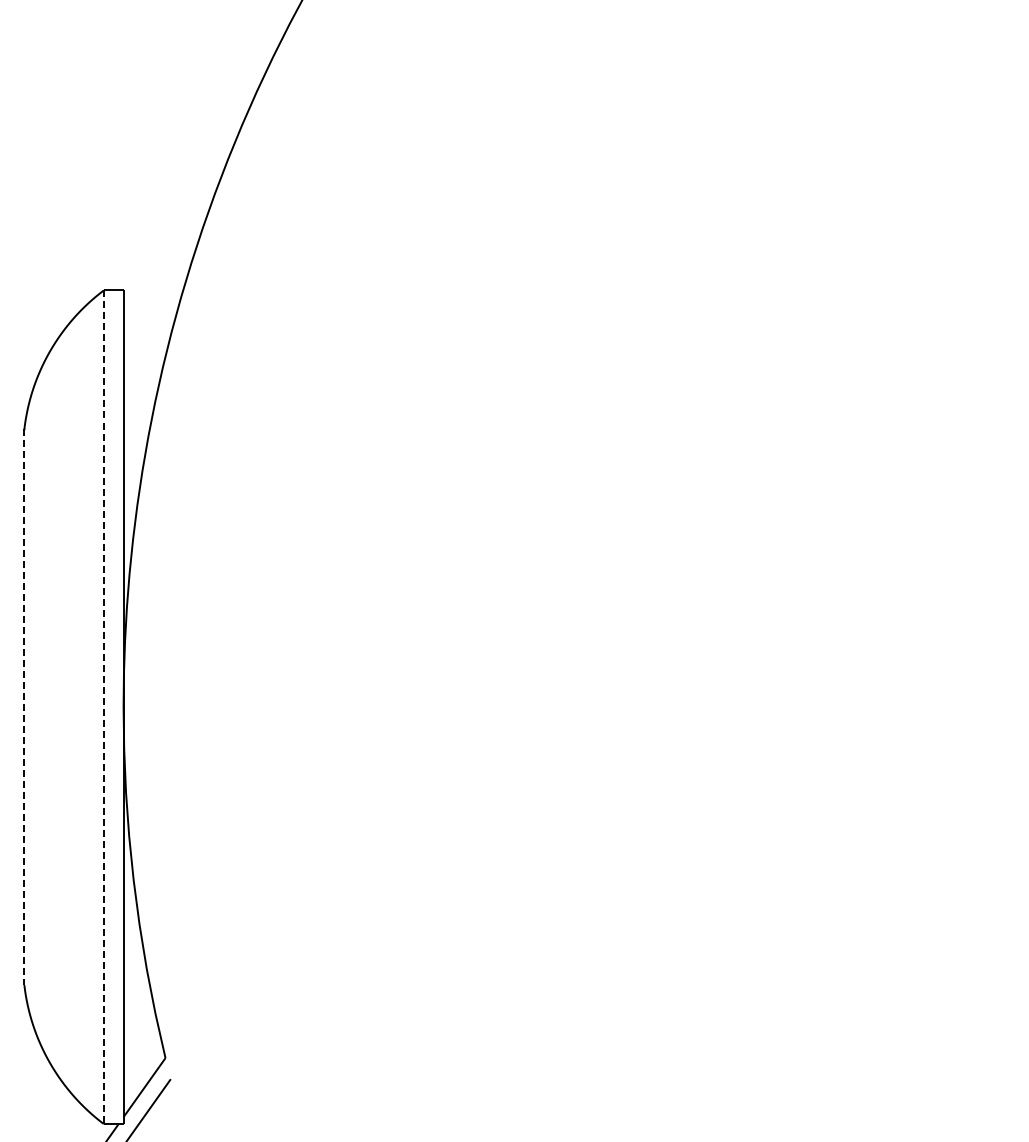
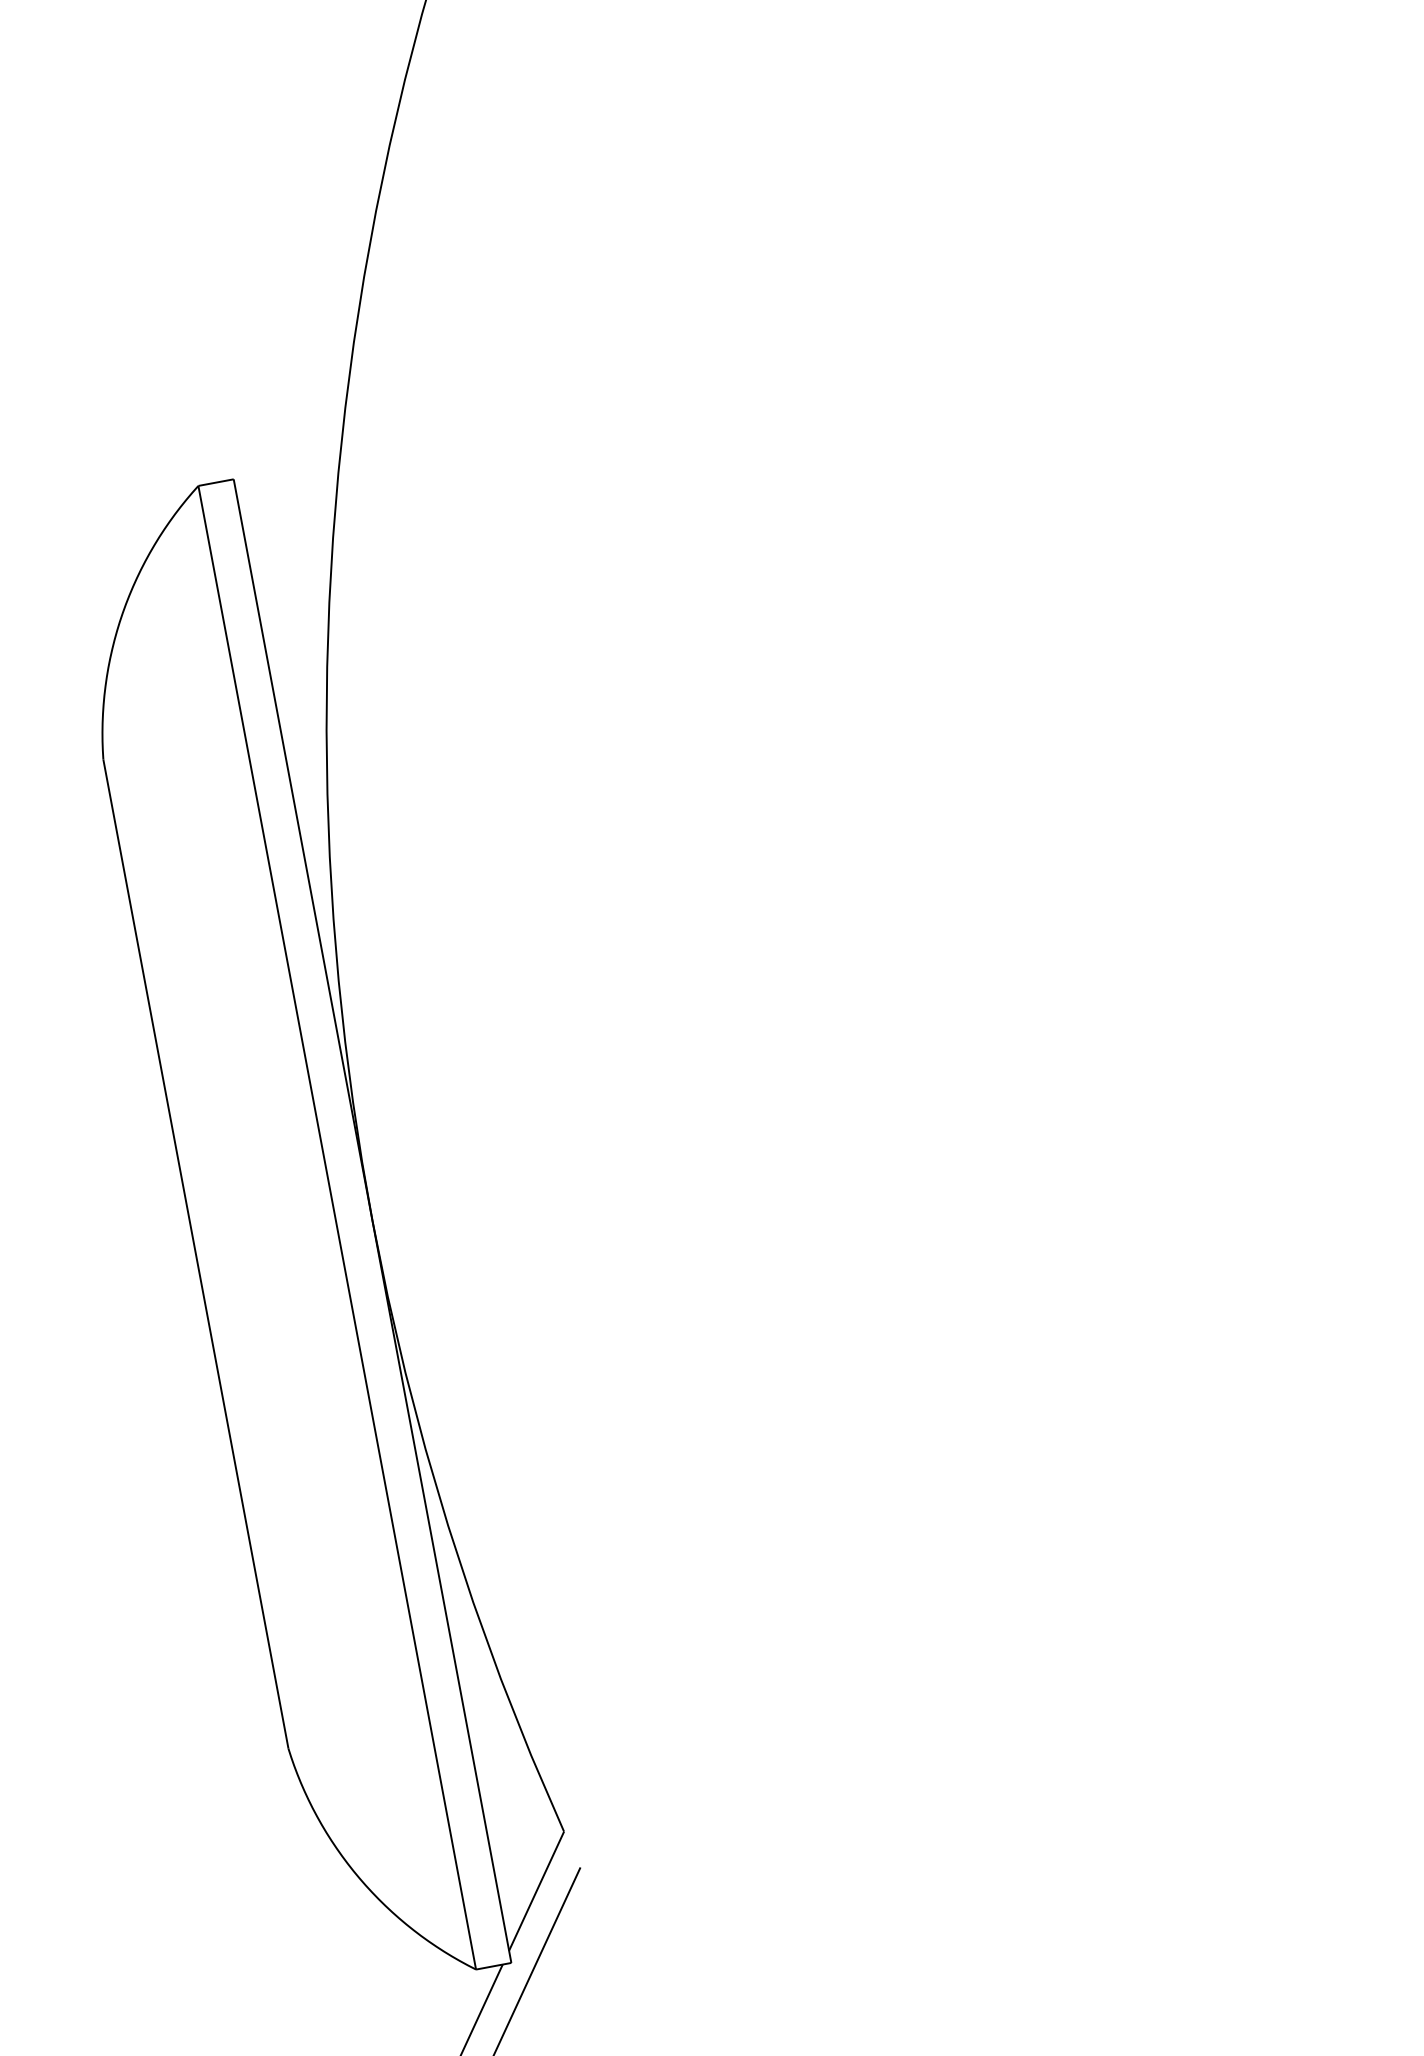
line: (24, 707) -> (196, 1254), dashed -> solid
line: (103, 707) -> (336, 1228), dashed -> solid

